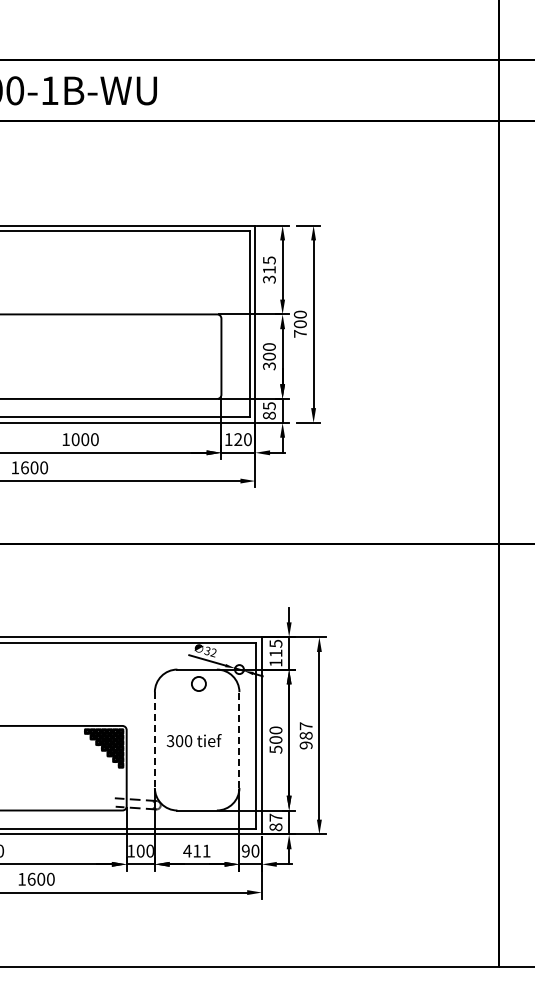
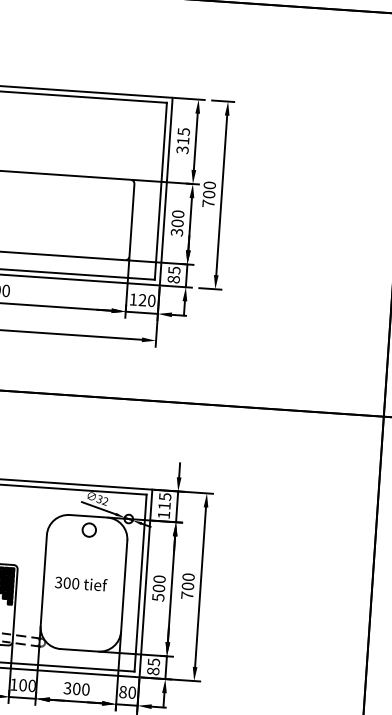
text: (305, 735) -> (187, 586), 987 -> 700
line: (154, 740) -> (43, 580), dashed -> solid
line: (239, 740) -> (124, 586), dashed -> solid
text: (275, 817) -> (153, 662), 87 -> 85
text: (196, 850) -> (76, 688), 411 -> 300
text: (245, 850) -> (122, 691), 90 -> 80

